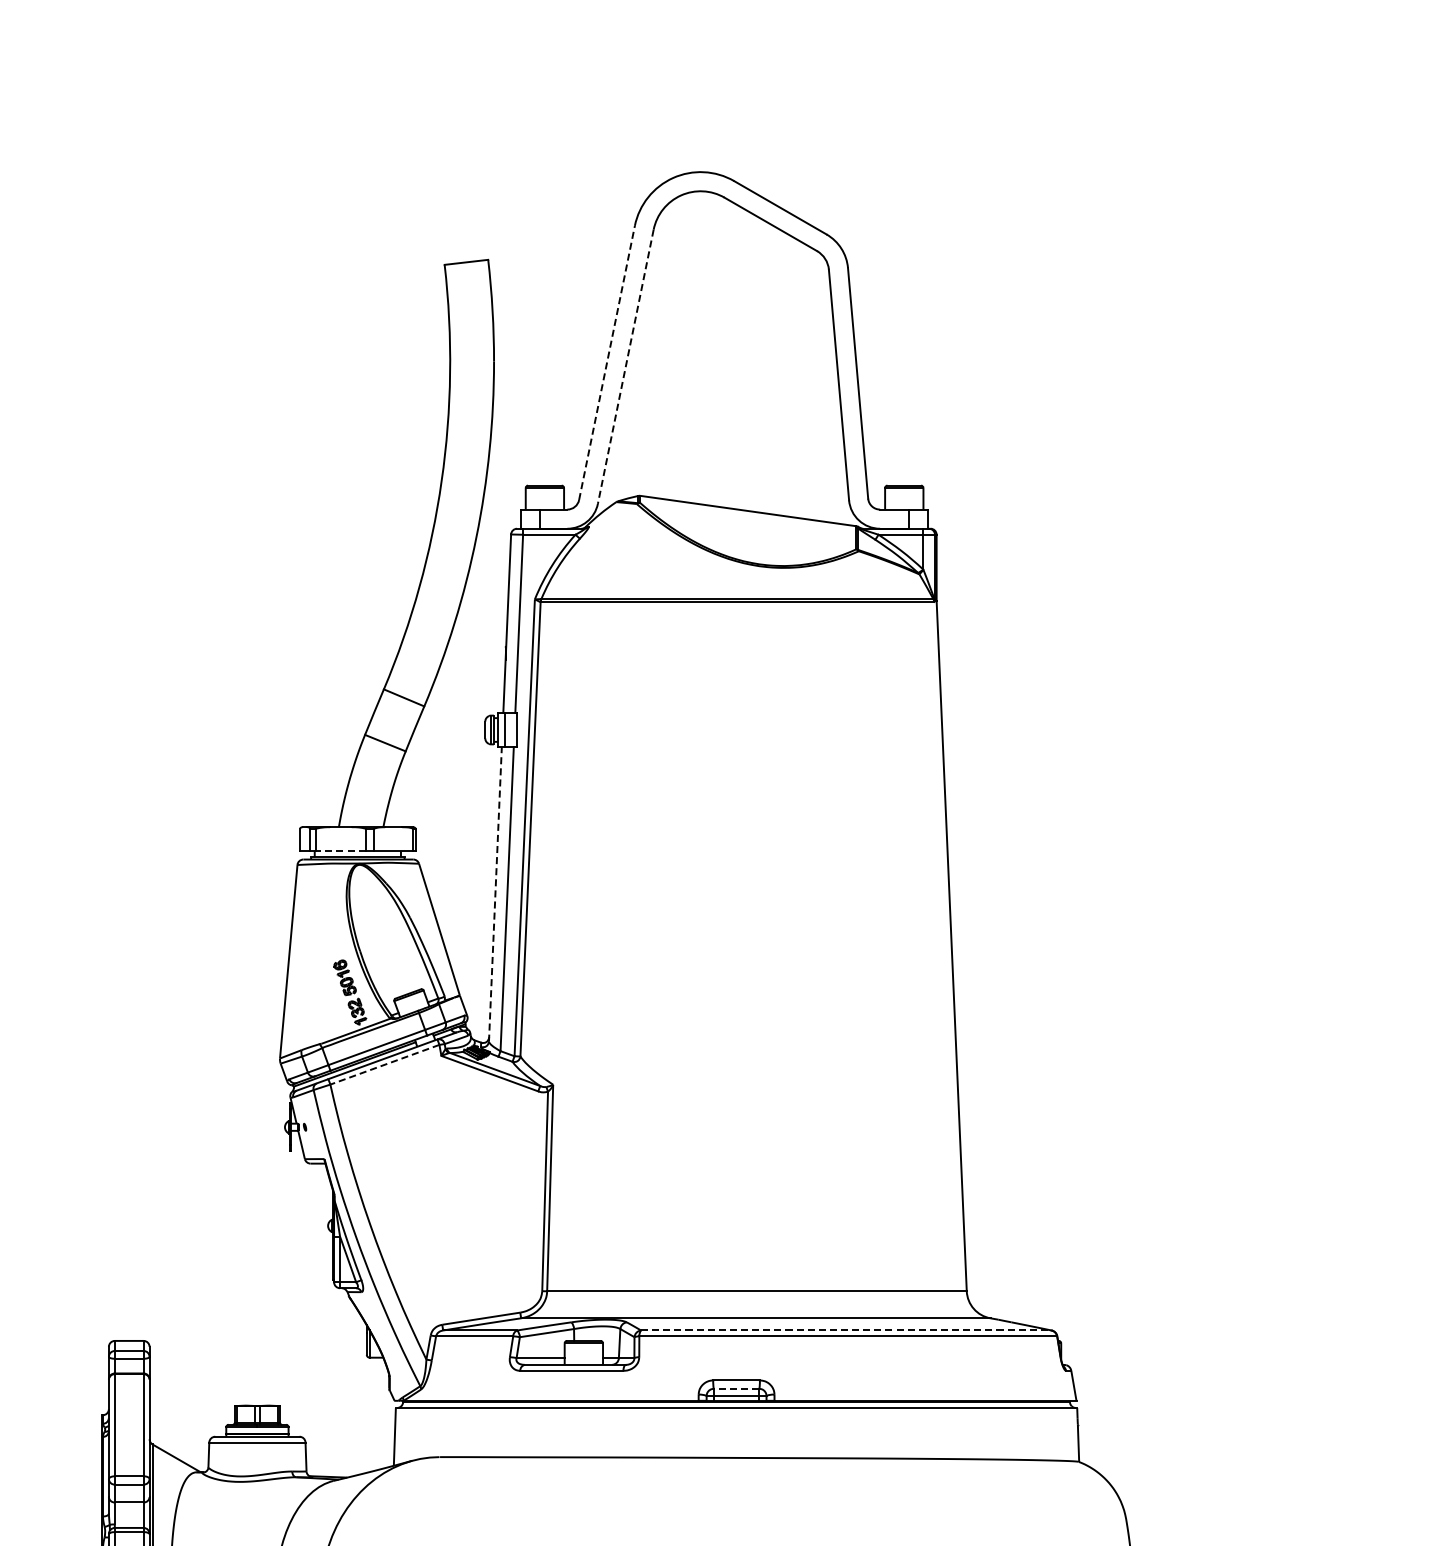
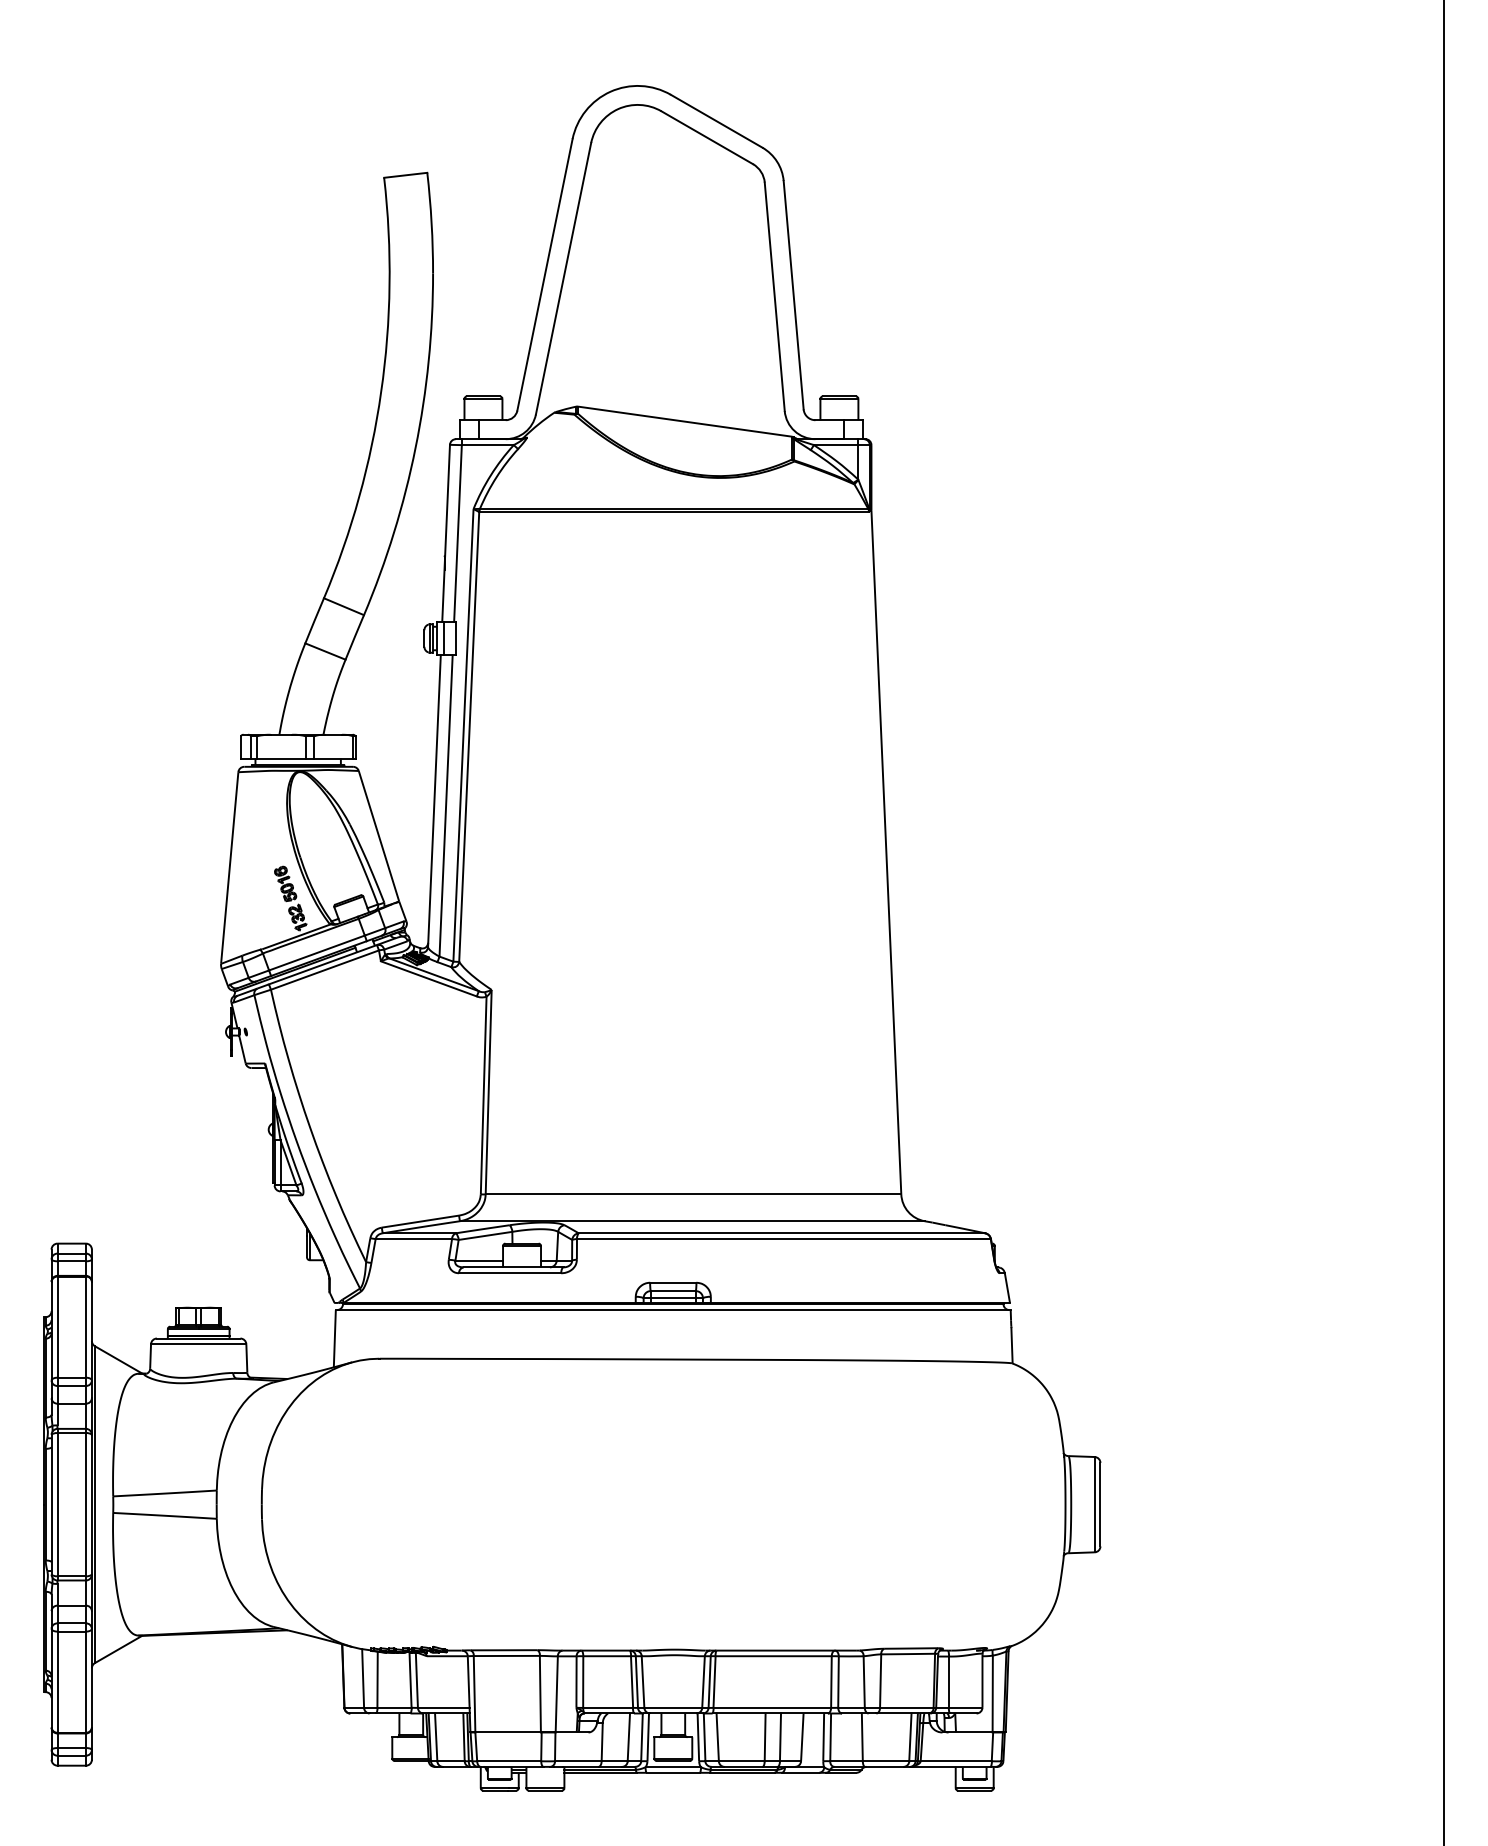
line: (606, 362) -> (544, 274), dashed -> solid
line: (625, 366) -> (563, 278), dashed -> solid
line: (341, 851) -> (281, 758), dashed -> solid
line: (495, 893) -> (434, 800), dashed -> solid
line: (384, 1065) -> (324, 970), dashed -> solid
line: (846, 1330) -> (782, 1233), dashed -> solid
line: (736, 1389) -> (673, 1291), dashed -> solid

